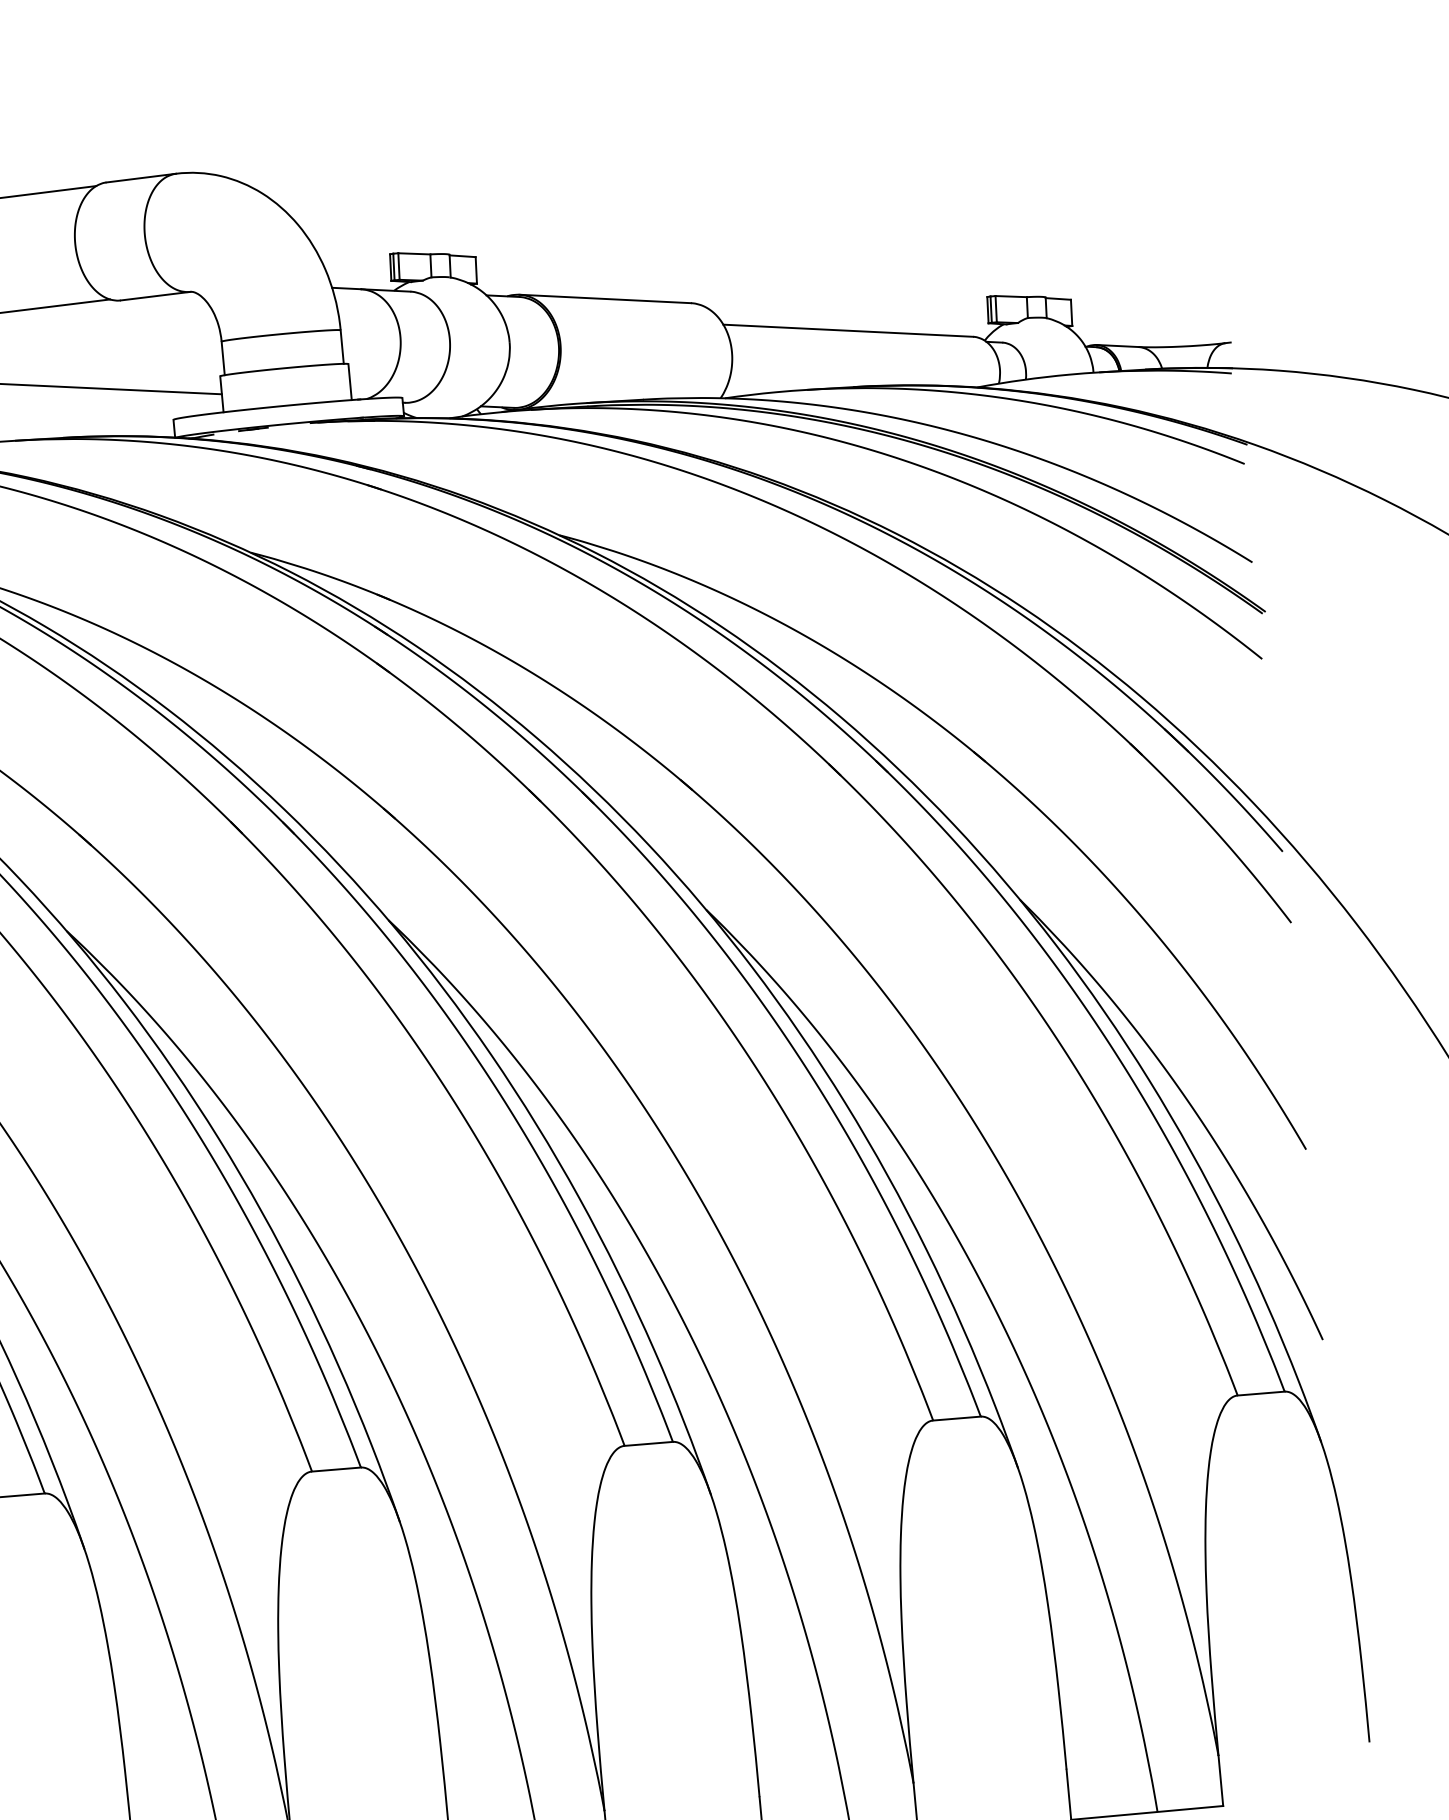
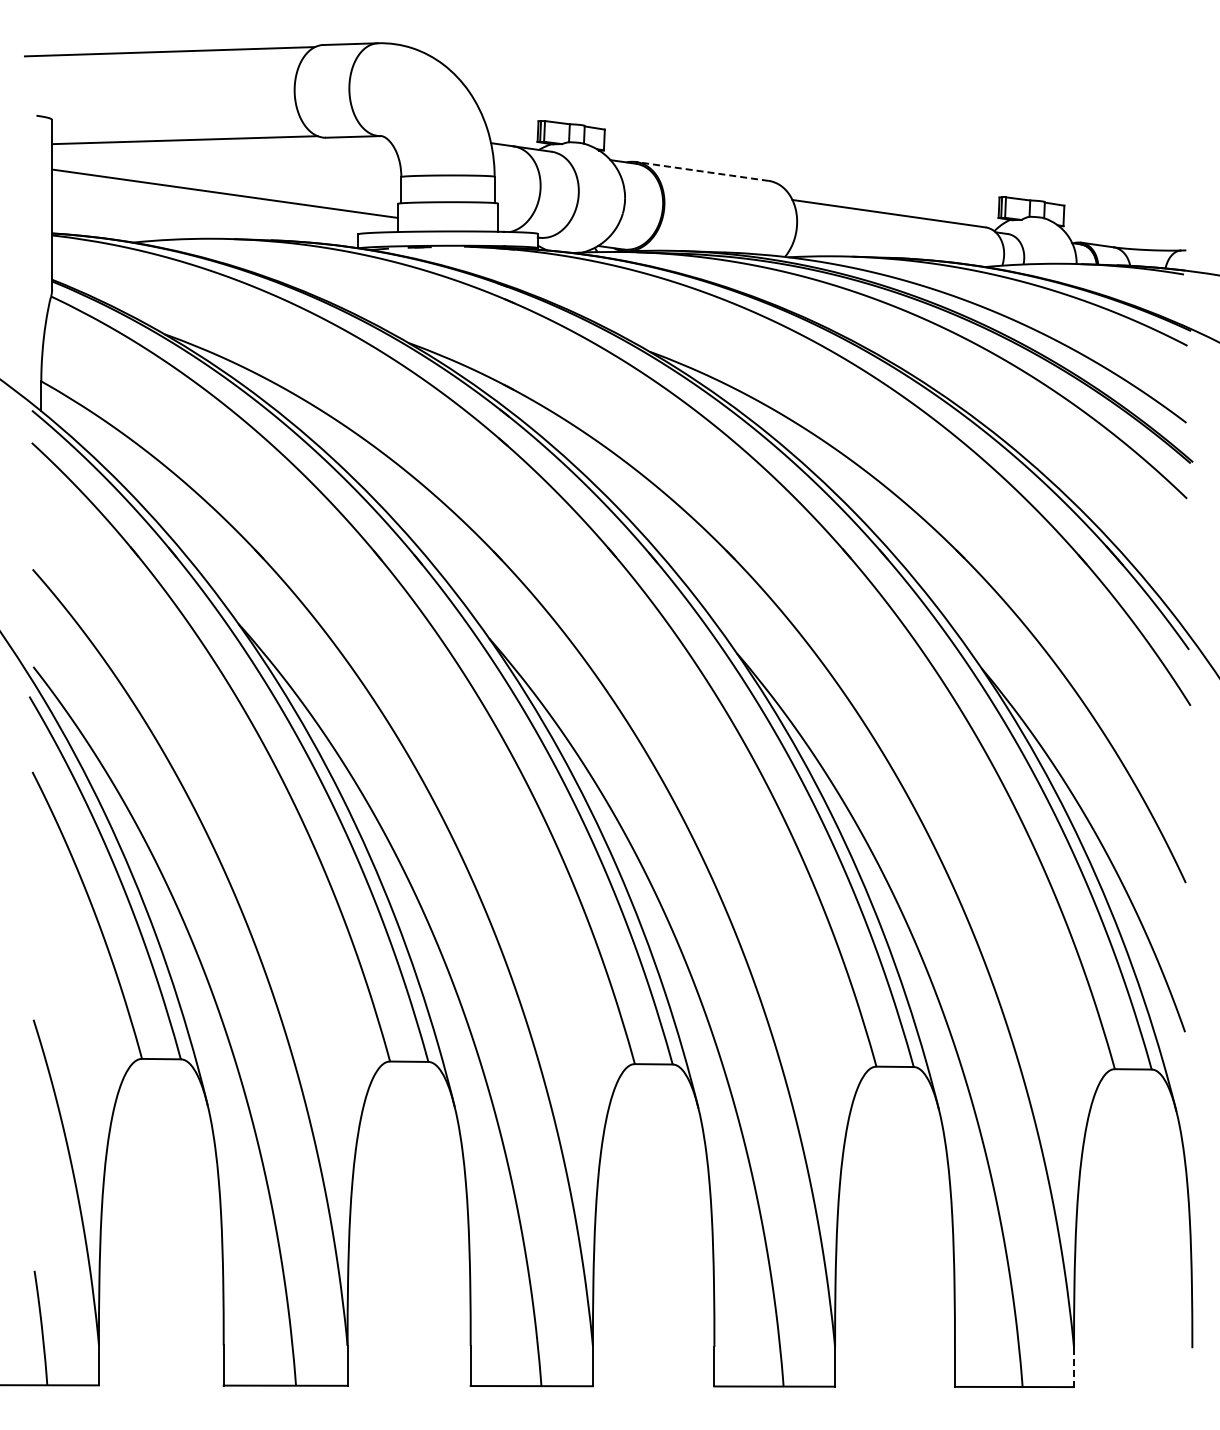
line: (605, 298) -> (702, 171), solid -> dashed
line: (1221, 1780) -> (1074, 1367), solid -> dashed

